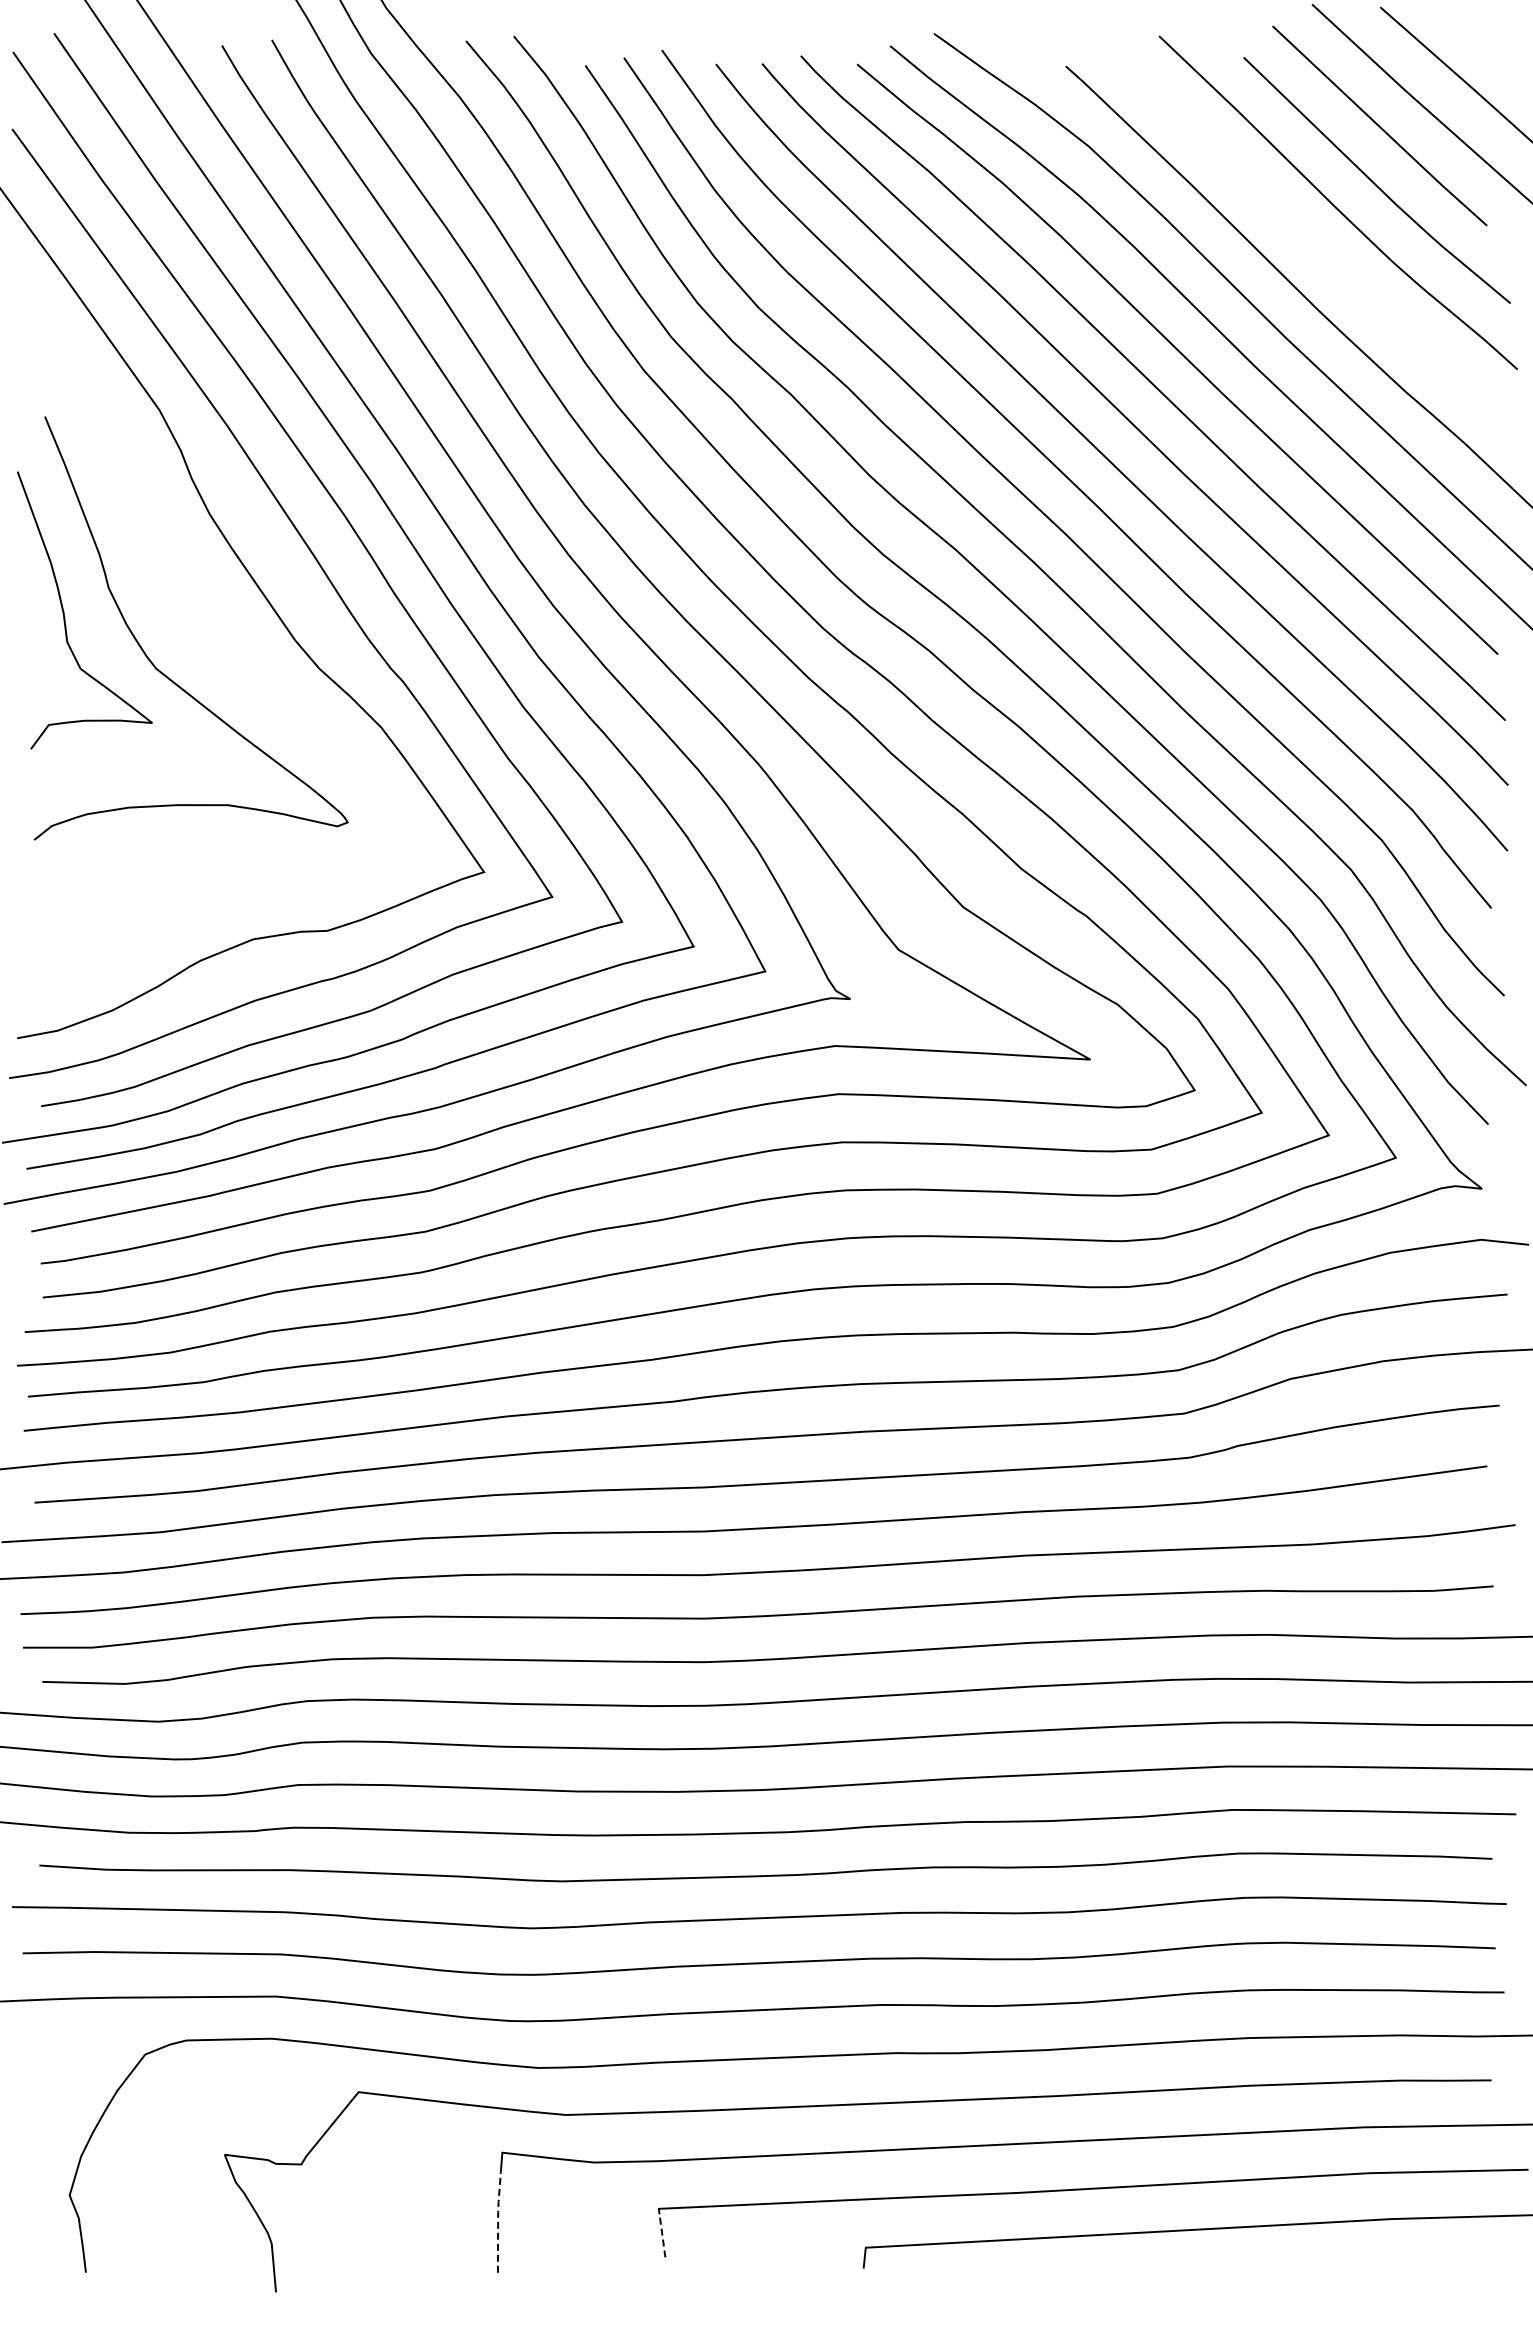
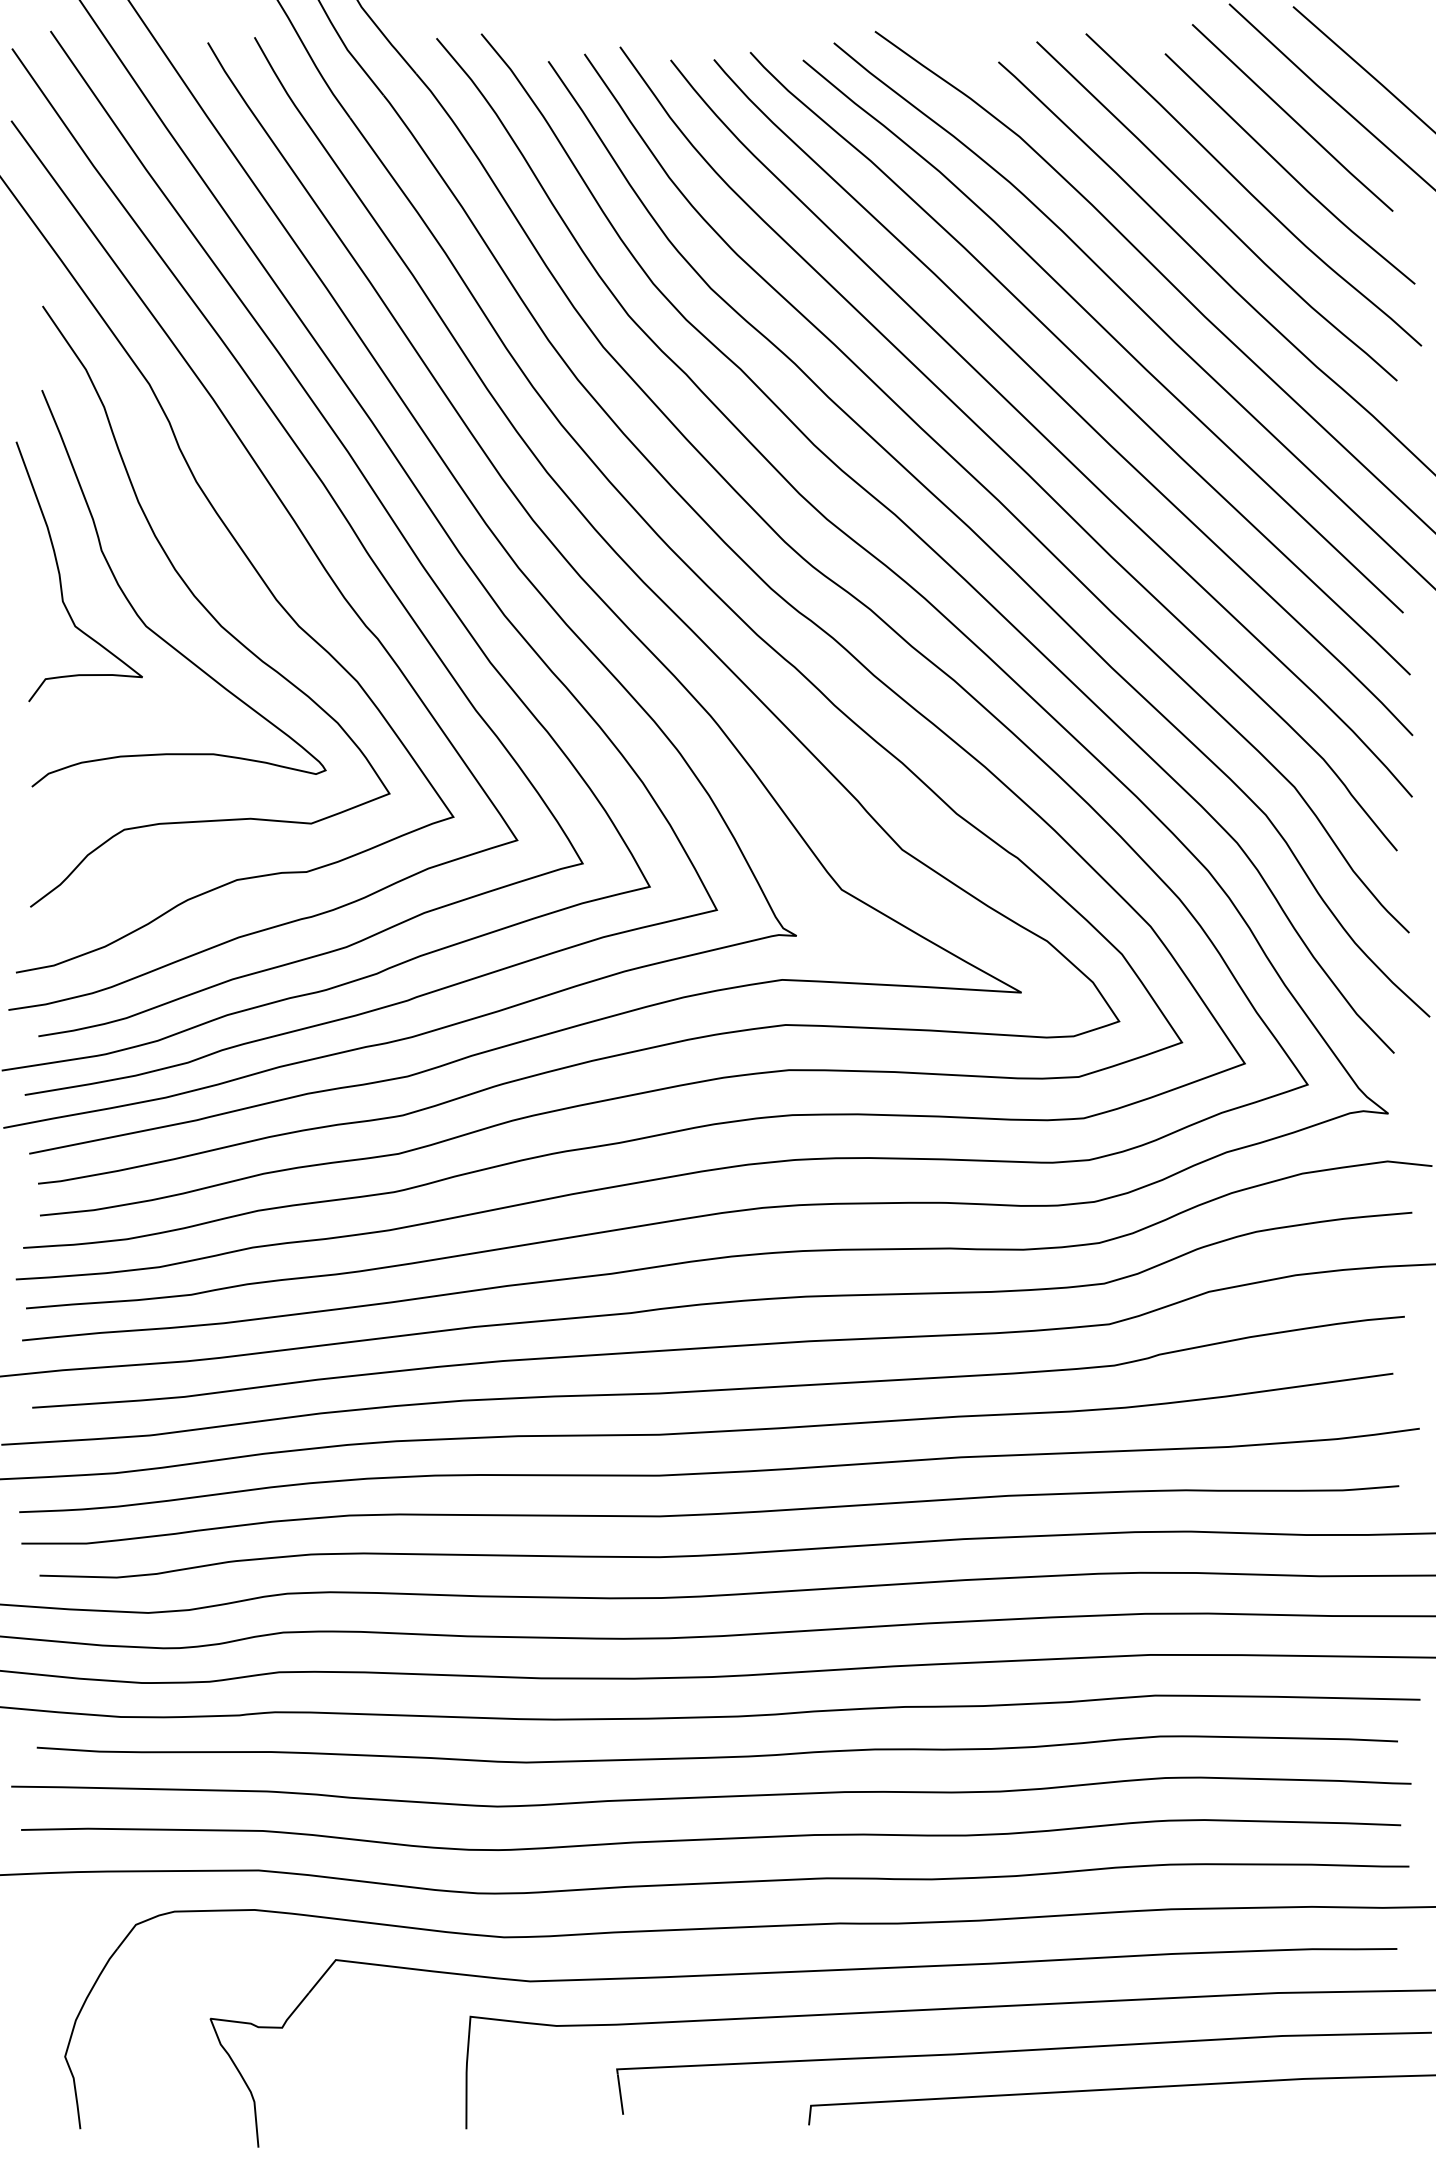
curve: (1296, 227) -> (1214, 213), added
curve: (221, 650) -> (207, 609), added
line: (498, 2220) -> (466, 2080), dashed -> solid
line: (662, 2235) -> (620, 2094), dashed -> solid

